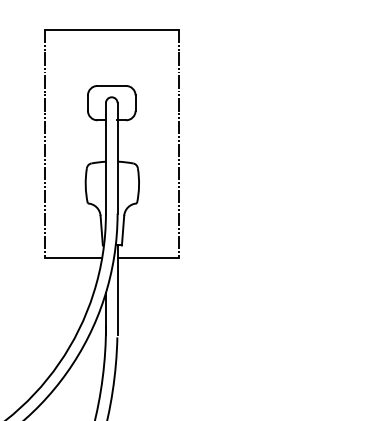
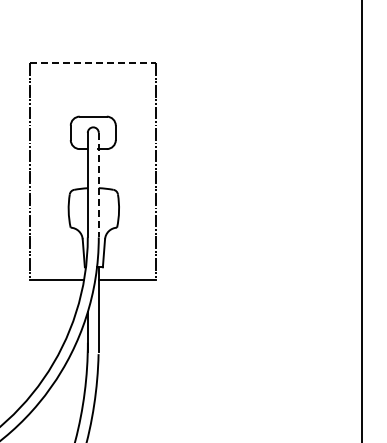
line: (111, 29) -> (93, 63), solid -> dashed
line: (117, 158) -> (98, 185), solid -> dashed

